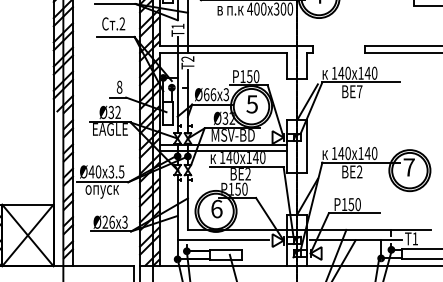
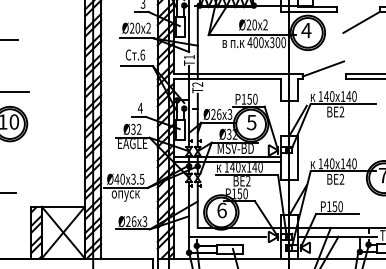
text: (122, 23) -> (142, 54), .2 -> .6
line: (337, 39) -> (323, 68), added
text: (118, 86) -> (139, 107), 8 -> 4
text: (359, 91) -> (341, 111), 7 -> 2
text: (206, 94) -> (213, 114), Ø66x3 -> Ø26x3
hatch: (57, 188) -> (88, 193), added

